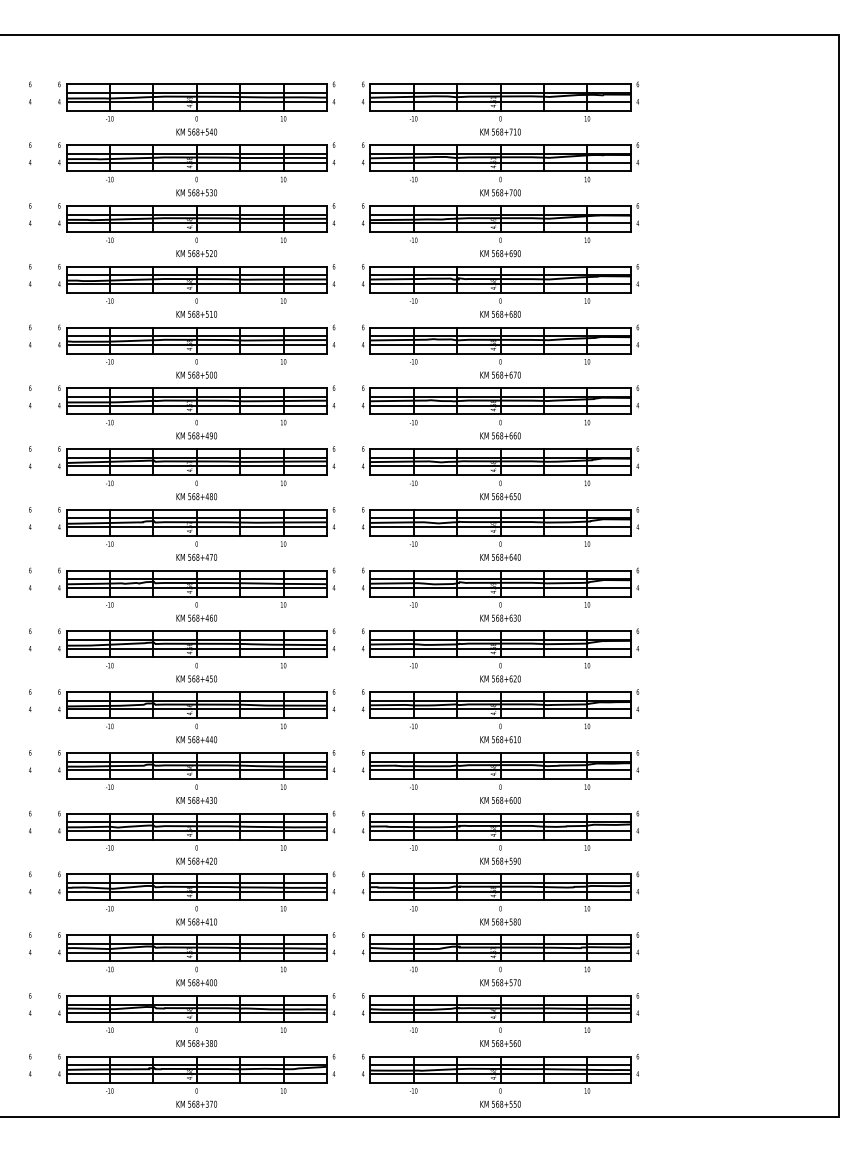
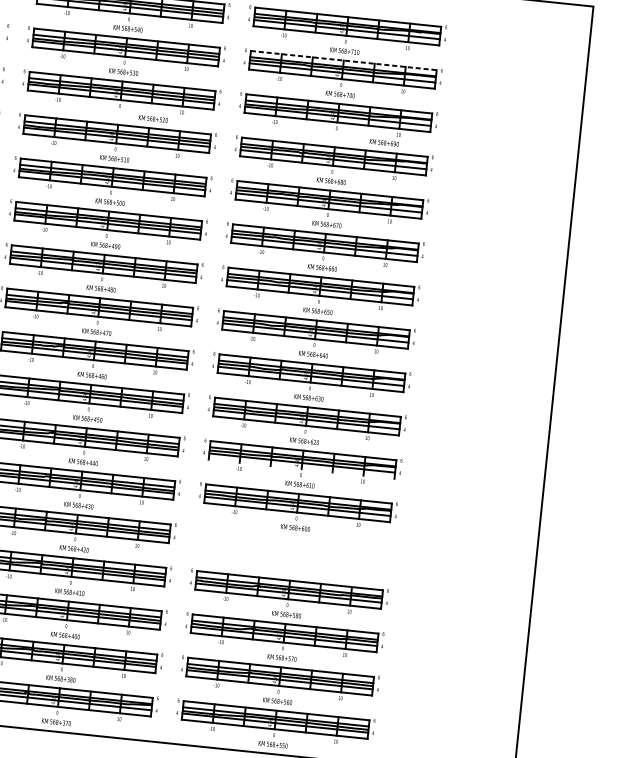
line: (501, 145) -> (344, 60), solid -> dashed
text: (196, 253) -> (153, 118), moved
text: (500, 253) -> (384, 142), moved
line: (500, 718) -> (301, 469), removed
part: (500, 837) -> (292, 554), removed

